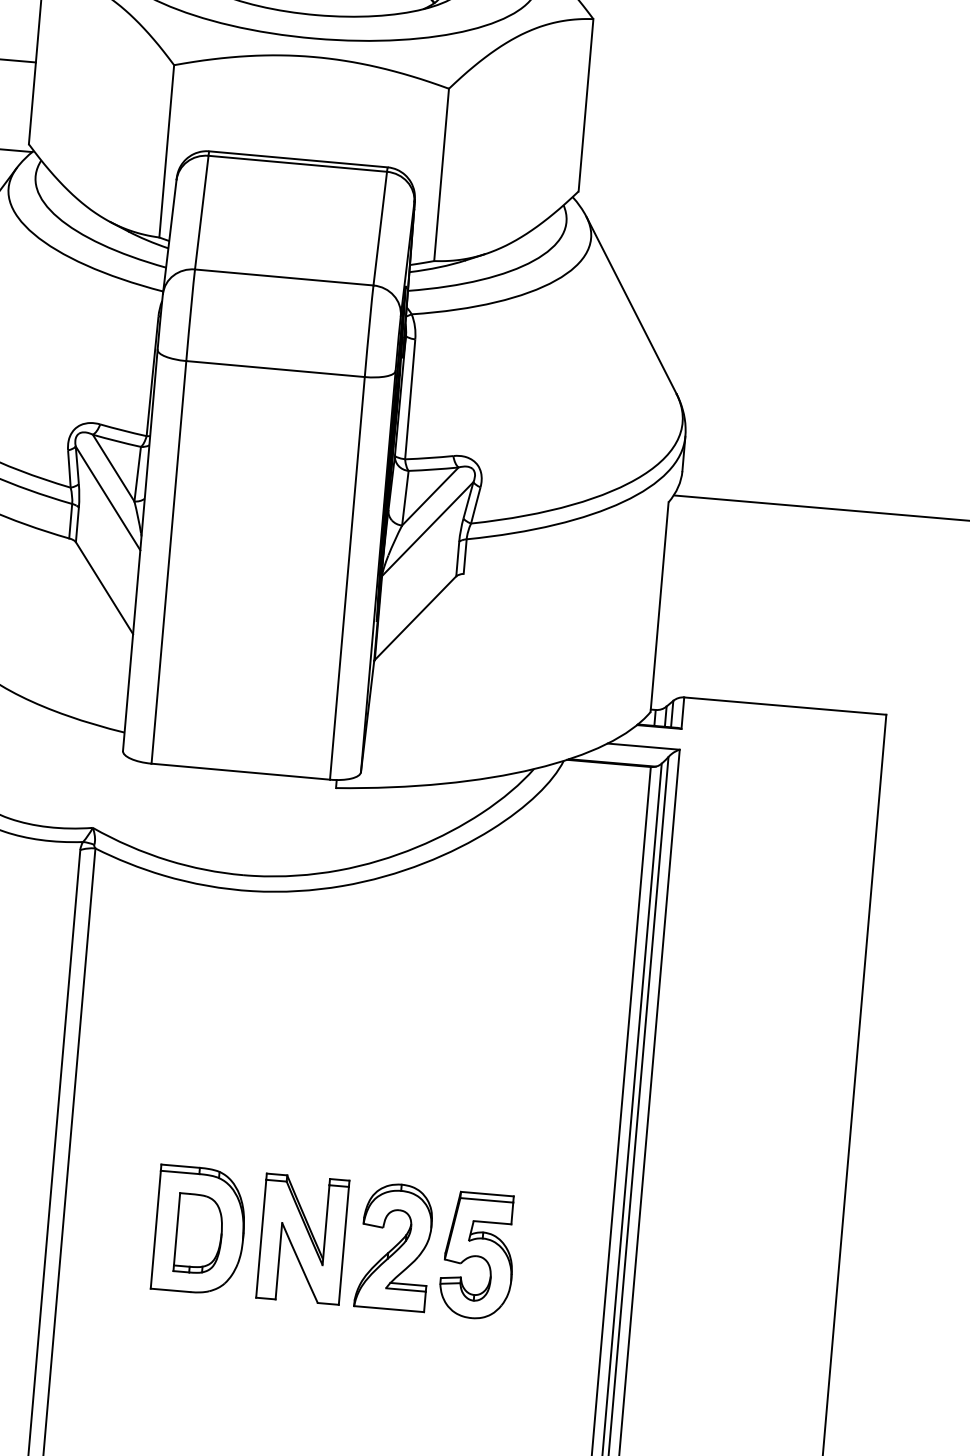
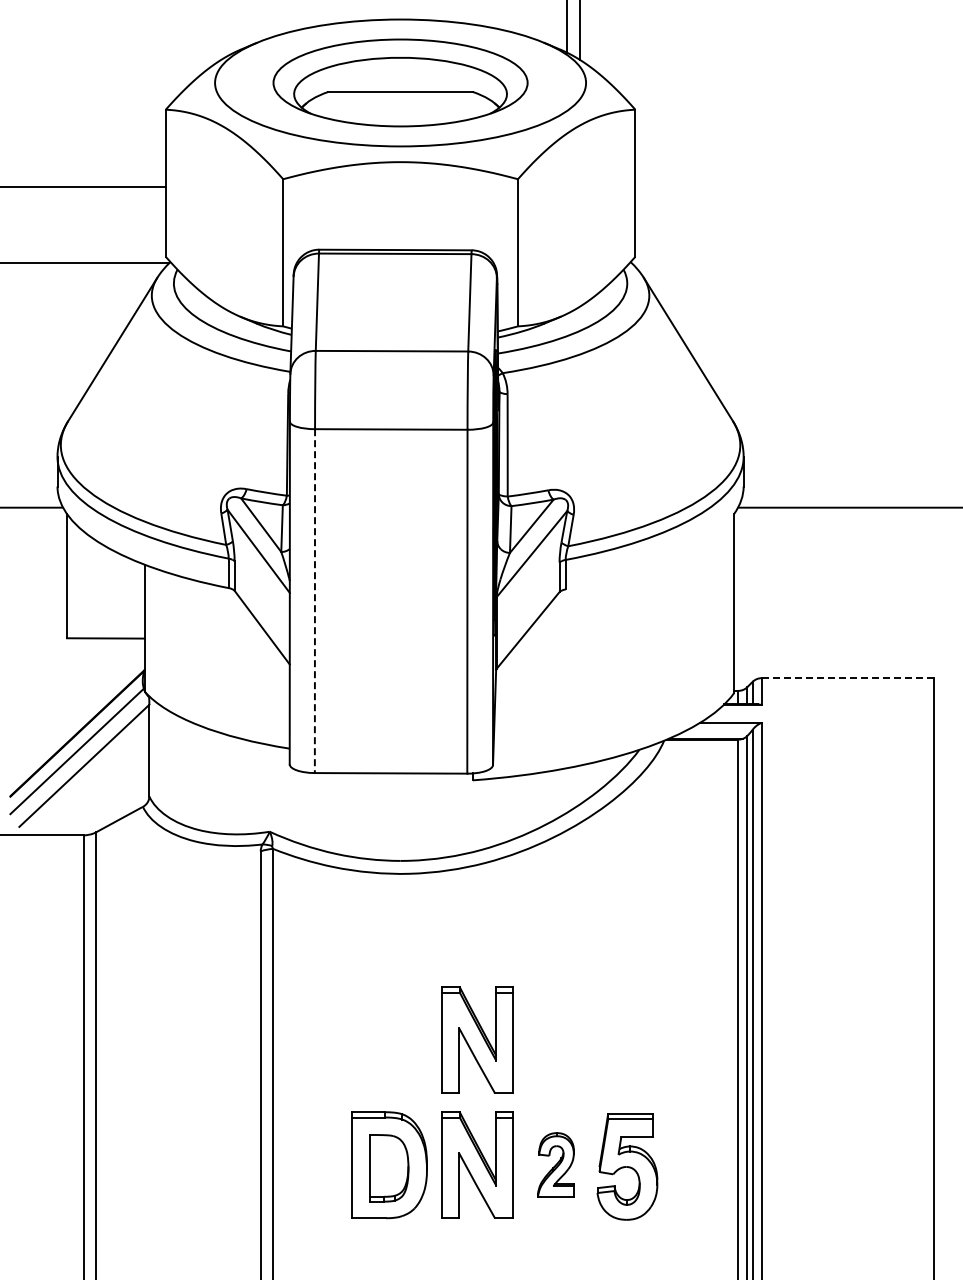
line: (168, 562) -> (314, 601), solid -> dashed
line: (784, 706) -> (847, 678), solid -> dashed
part: (315, 1091) -> (477, 1039), added
part: (394, 1246) -> (555, 1164), size x0.6

